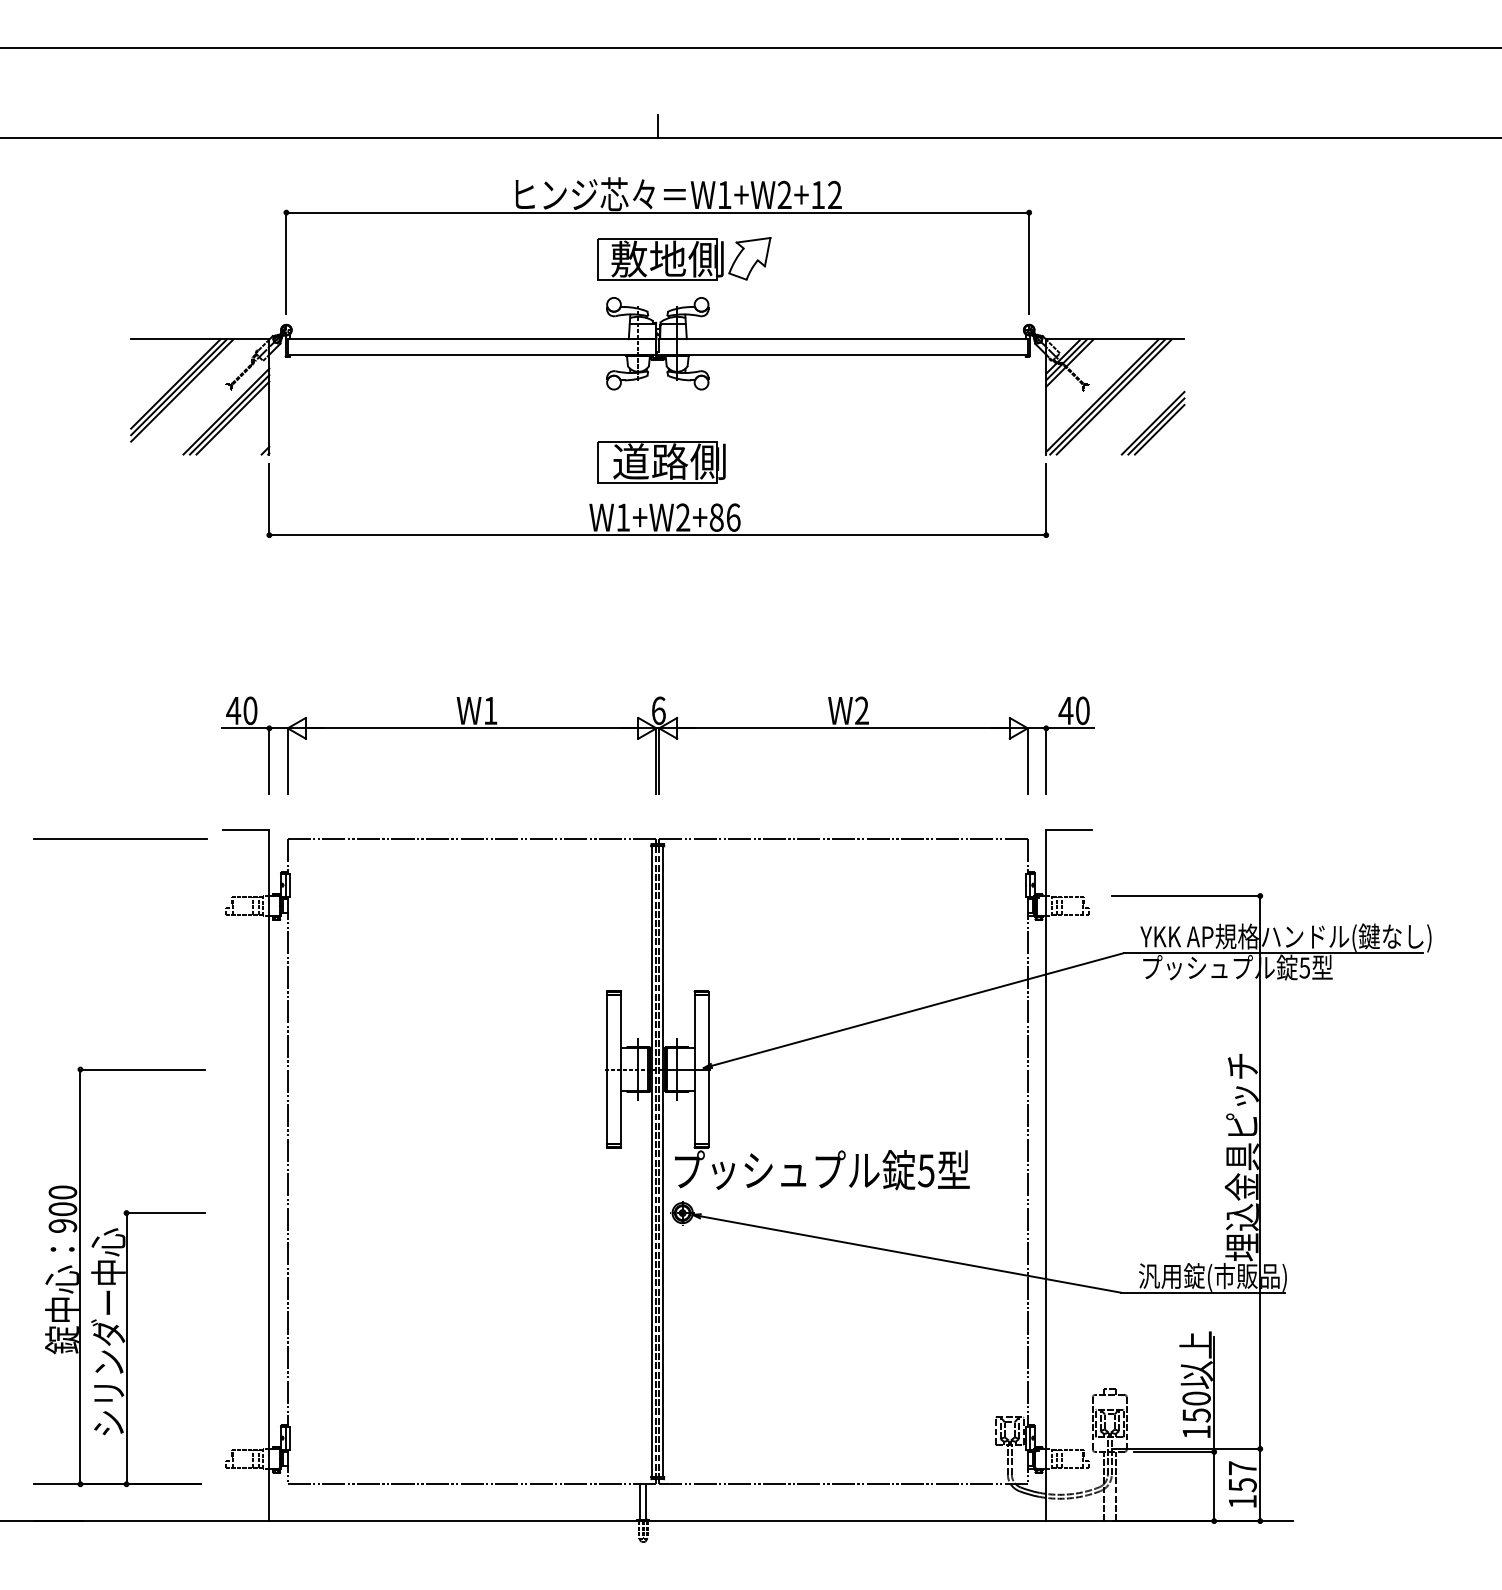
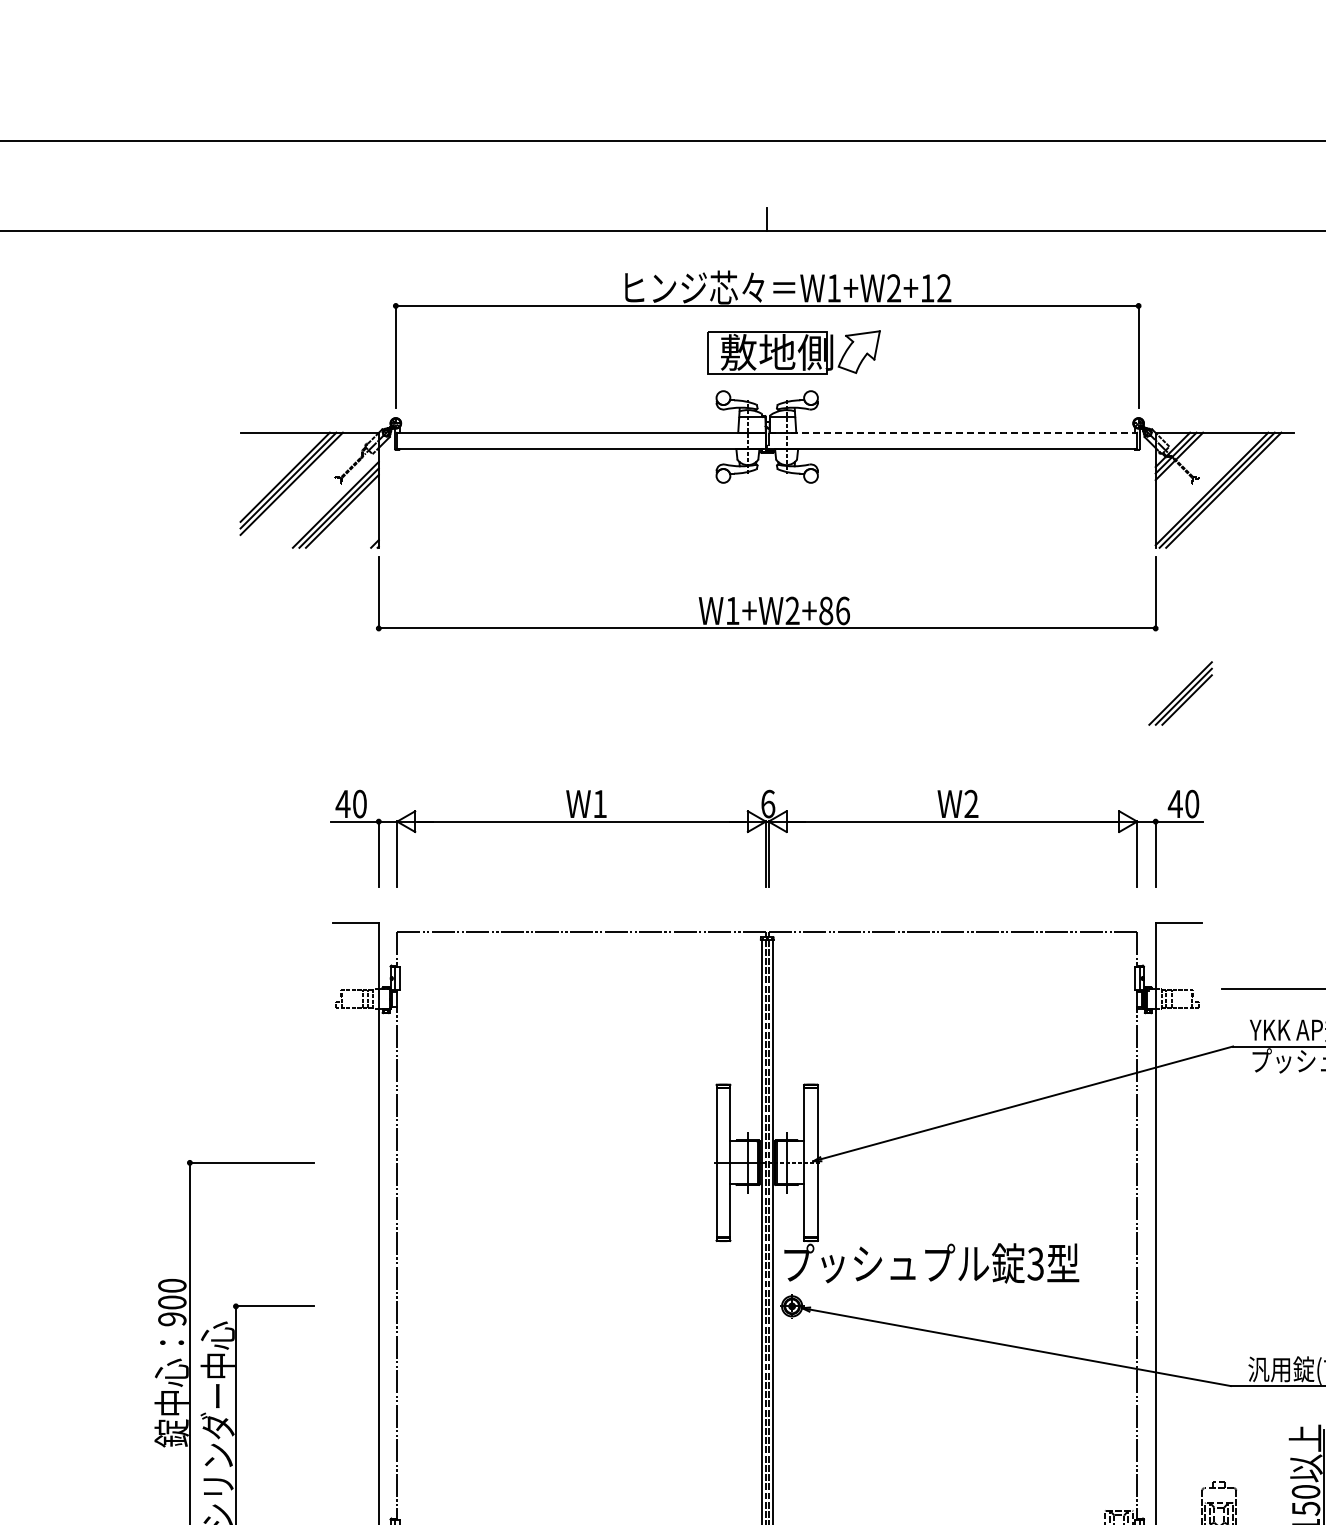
line: (844, 339) -> (953, 432), solid -> dashed
part: (1152, 422) -> (1179, 692), moved
part: (661, 462) -> (770, 555), removed
line: (120, 839) -> (229, 932), removed
text: (926, 1170) -> (1035, 1263), 5 -> 3

